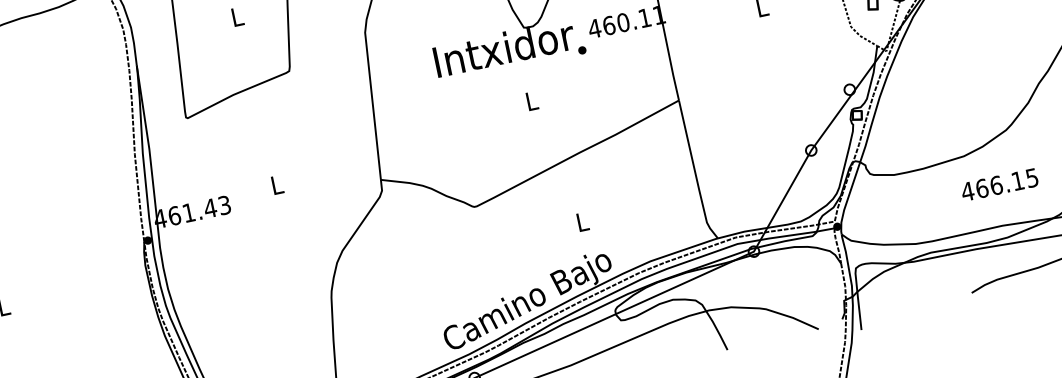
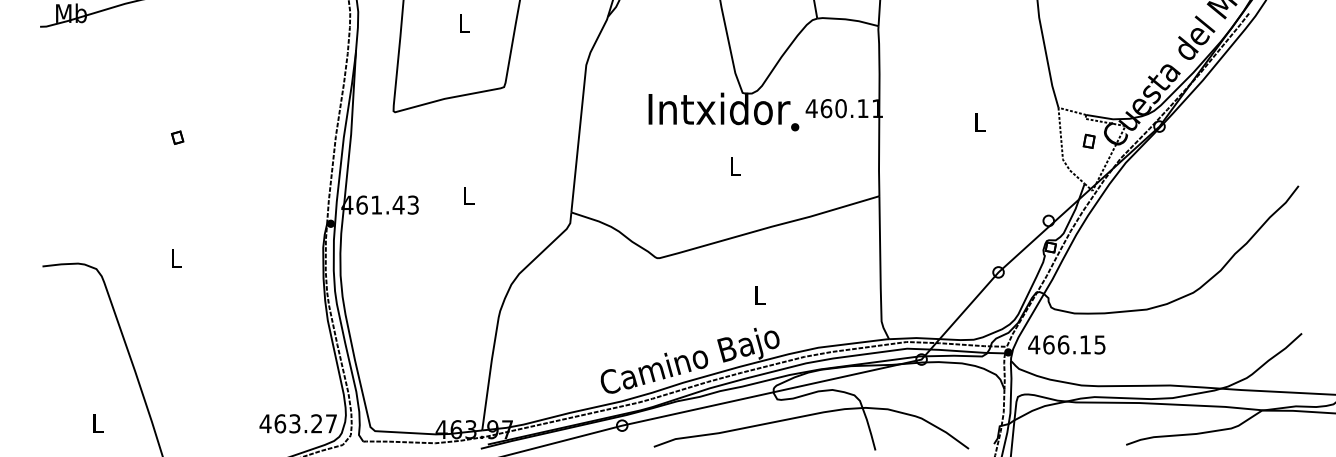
text: (999, 184) -> (1066, 344), moved

